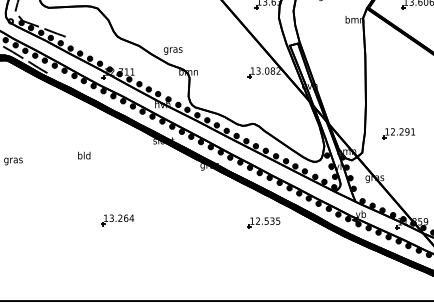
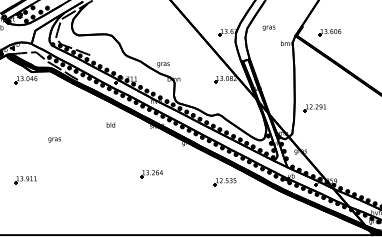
part: (397, 134) -> (314, 108), moved
text: (83, 154) -> (110, 124), moved
part: (117, 220) -> (151, 174), moved

